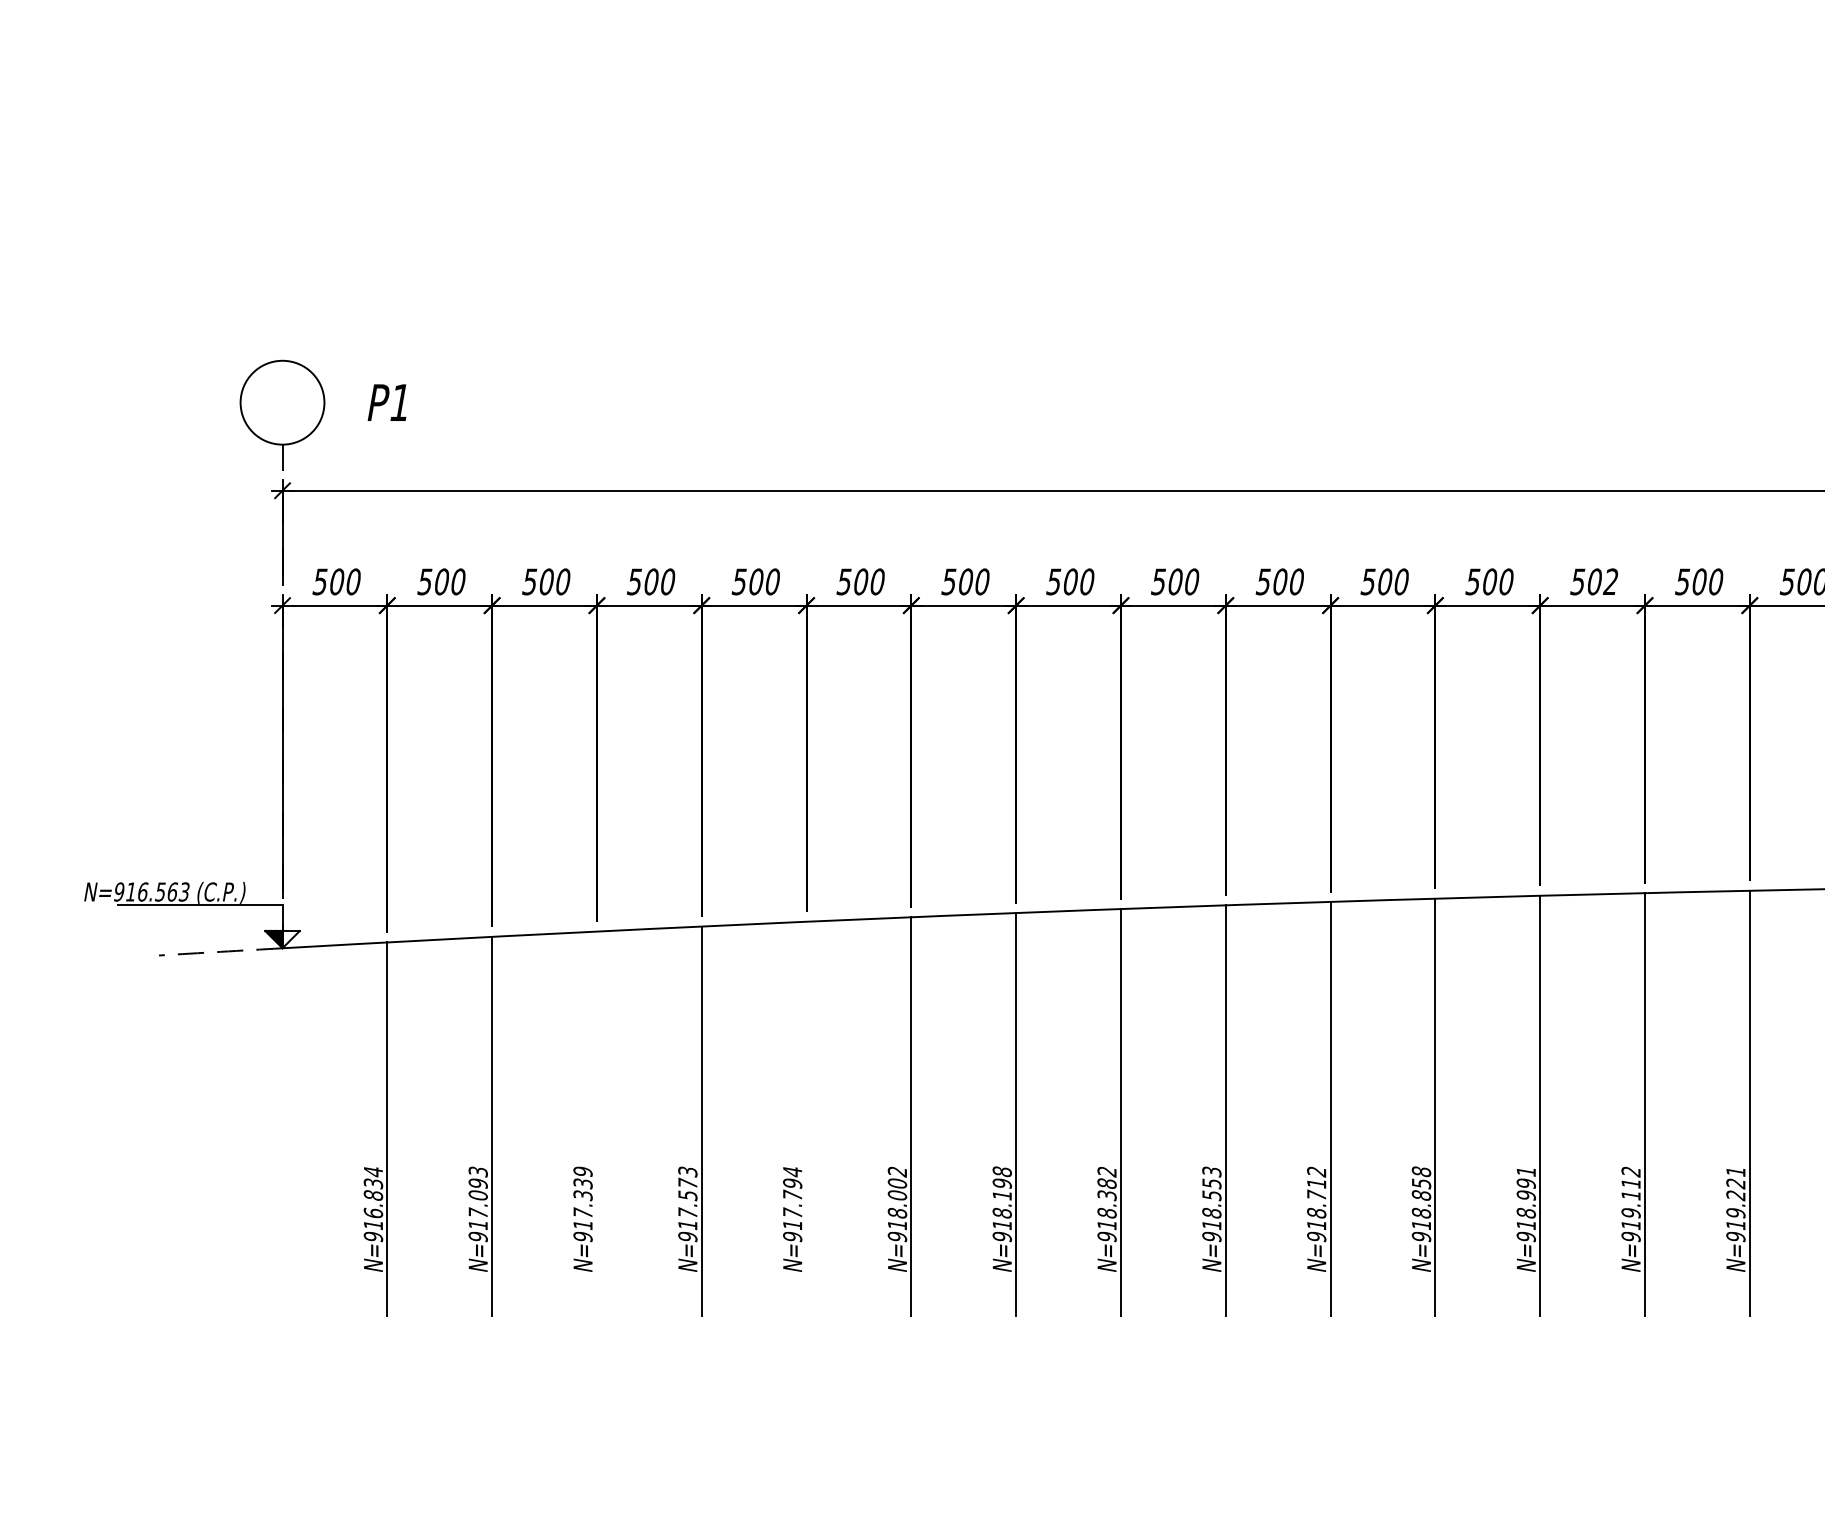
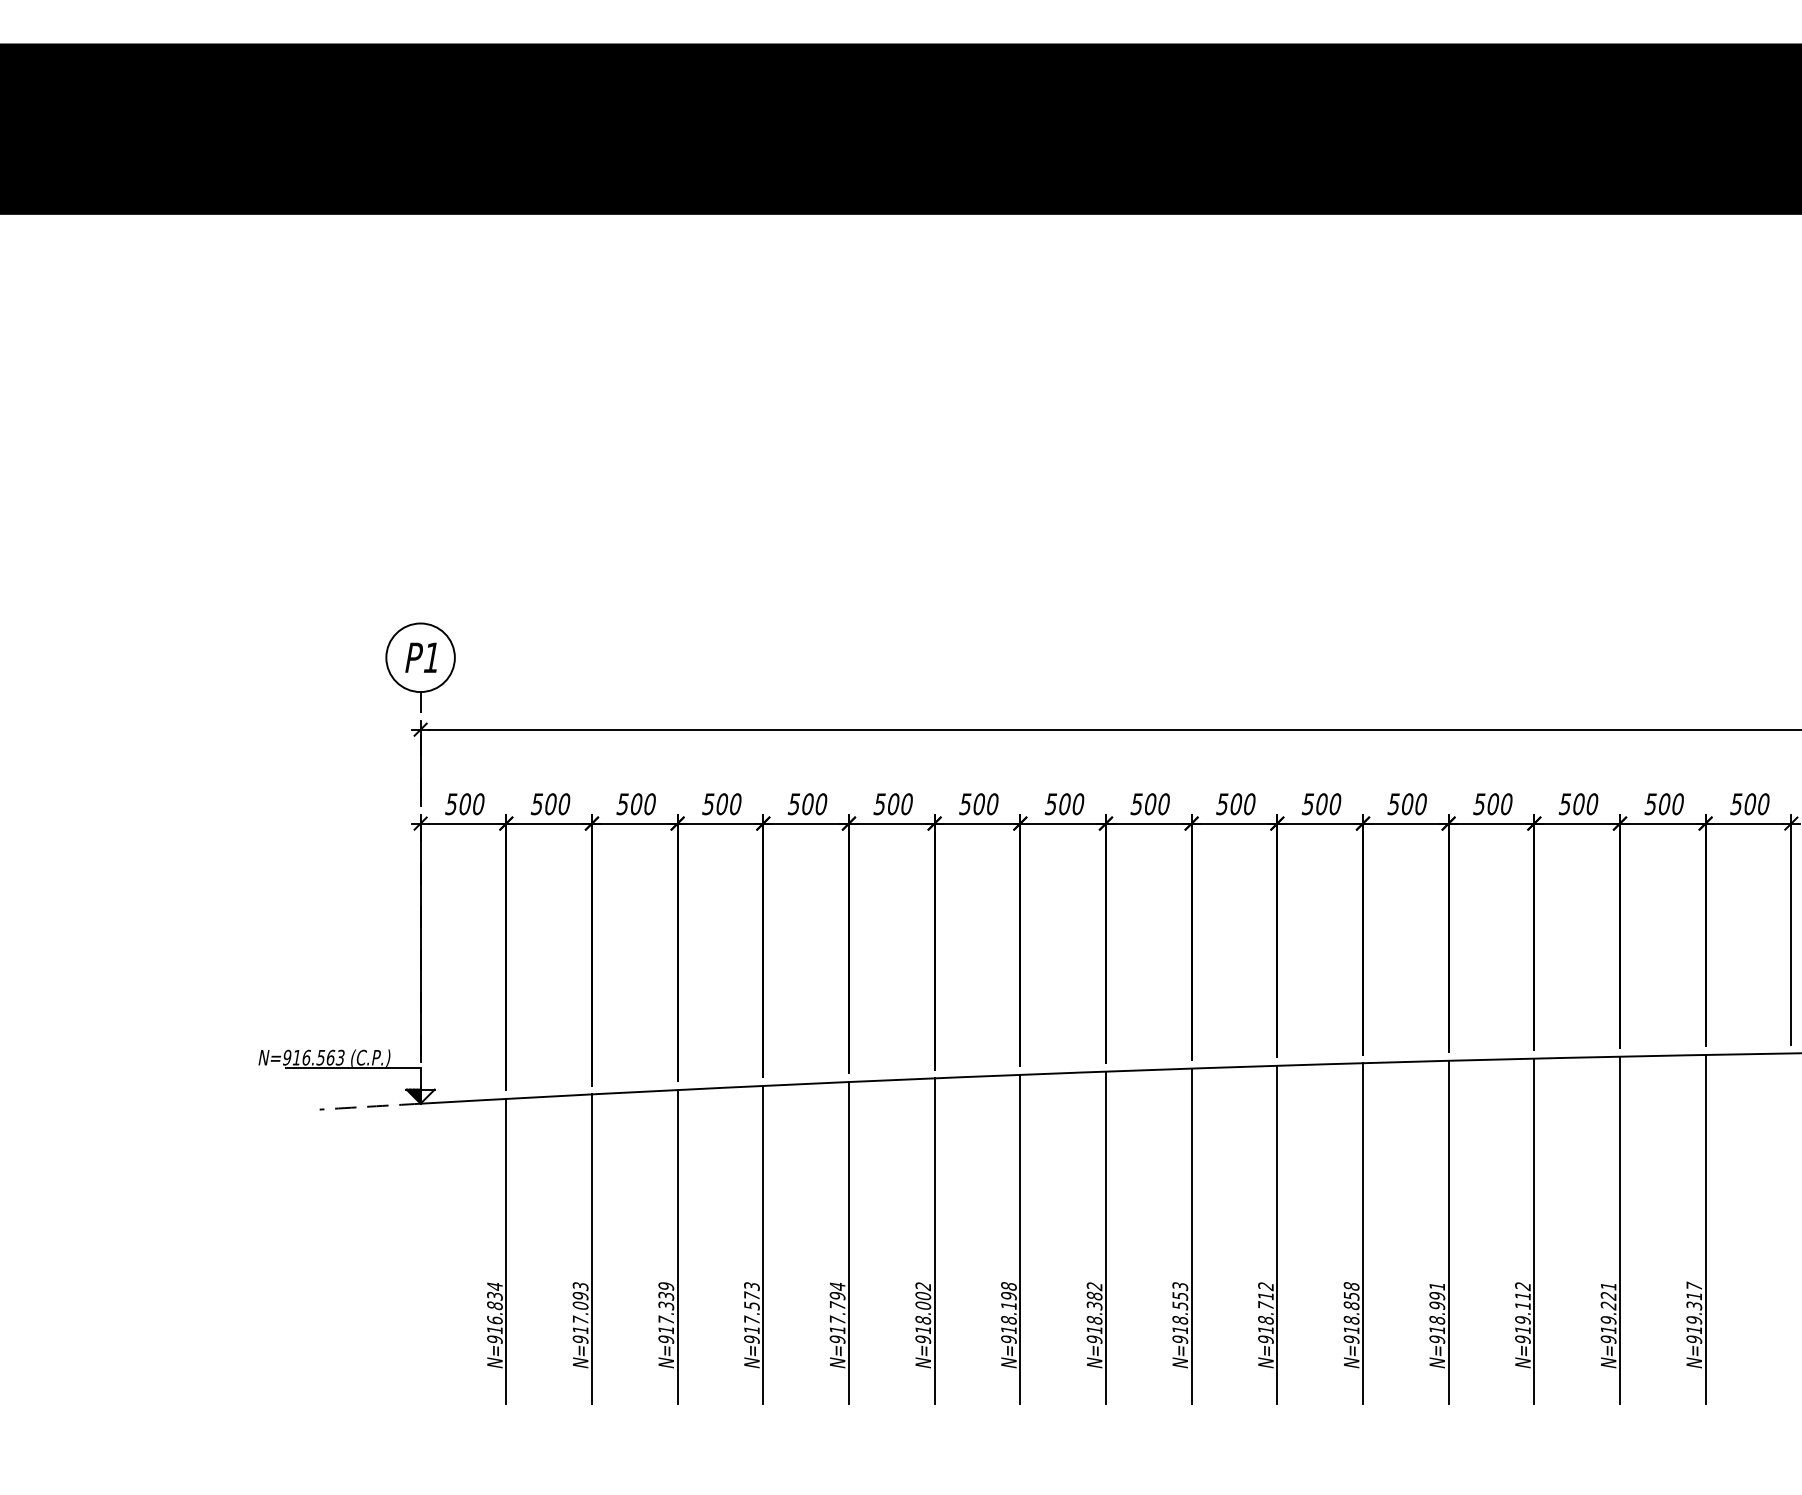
text: (386, 402) -> (420, 657), moved
text: (1609, 582) -> (1505, 804), 502 -> 500
line: (805, 1119) -> (848, 1243), added
line: (596, 1124) -> (677, 1247), added

